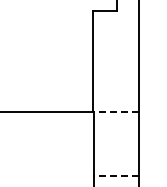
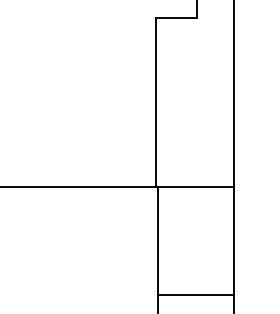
line: (116, 111) -> (195, 187), dashed -> solid
line: (116, 175) -> (195, 294), dashed -> solid

